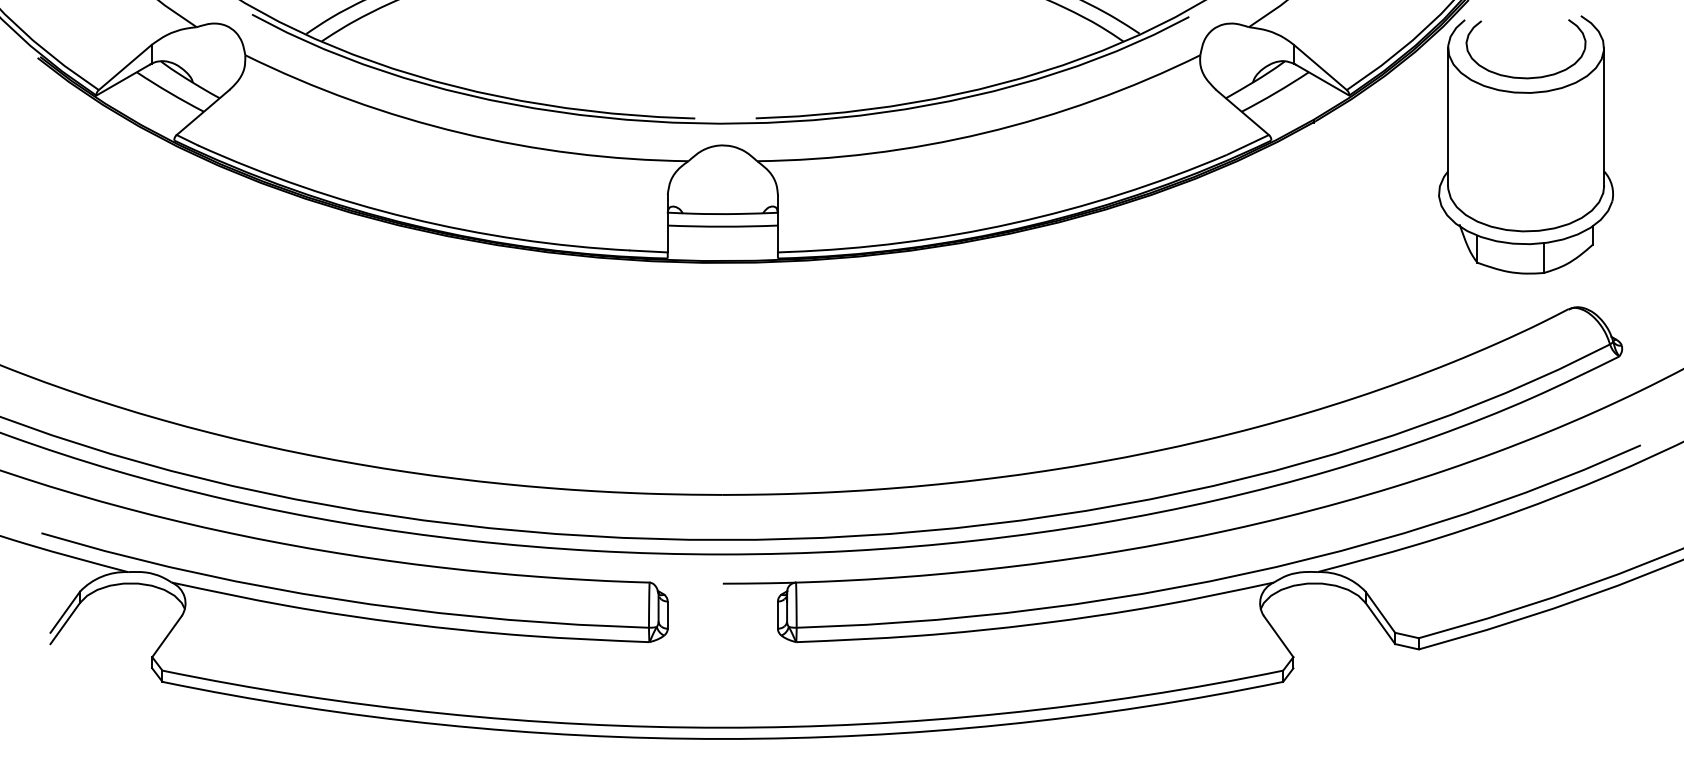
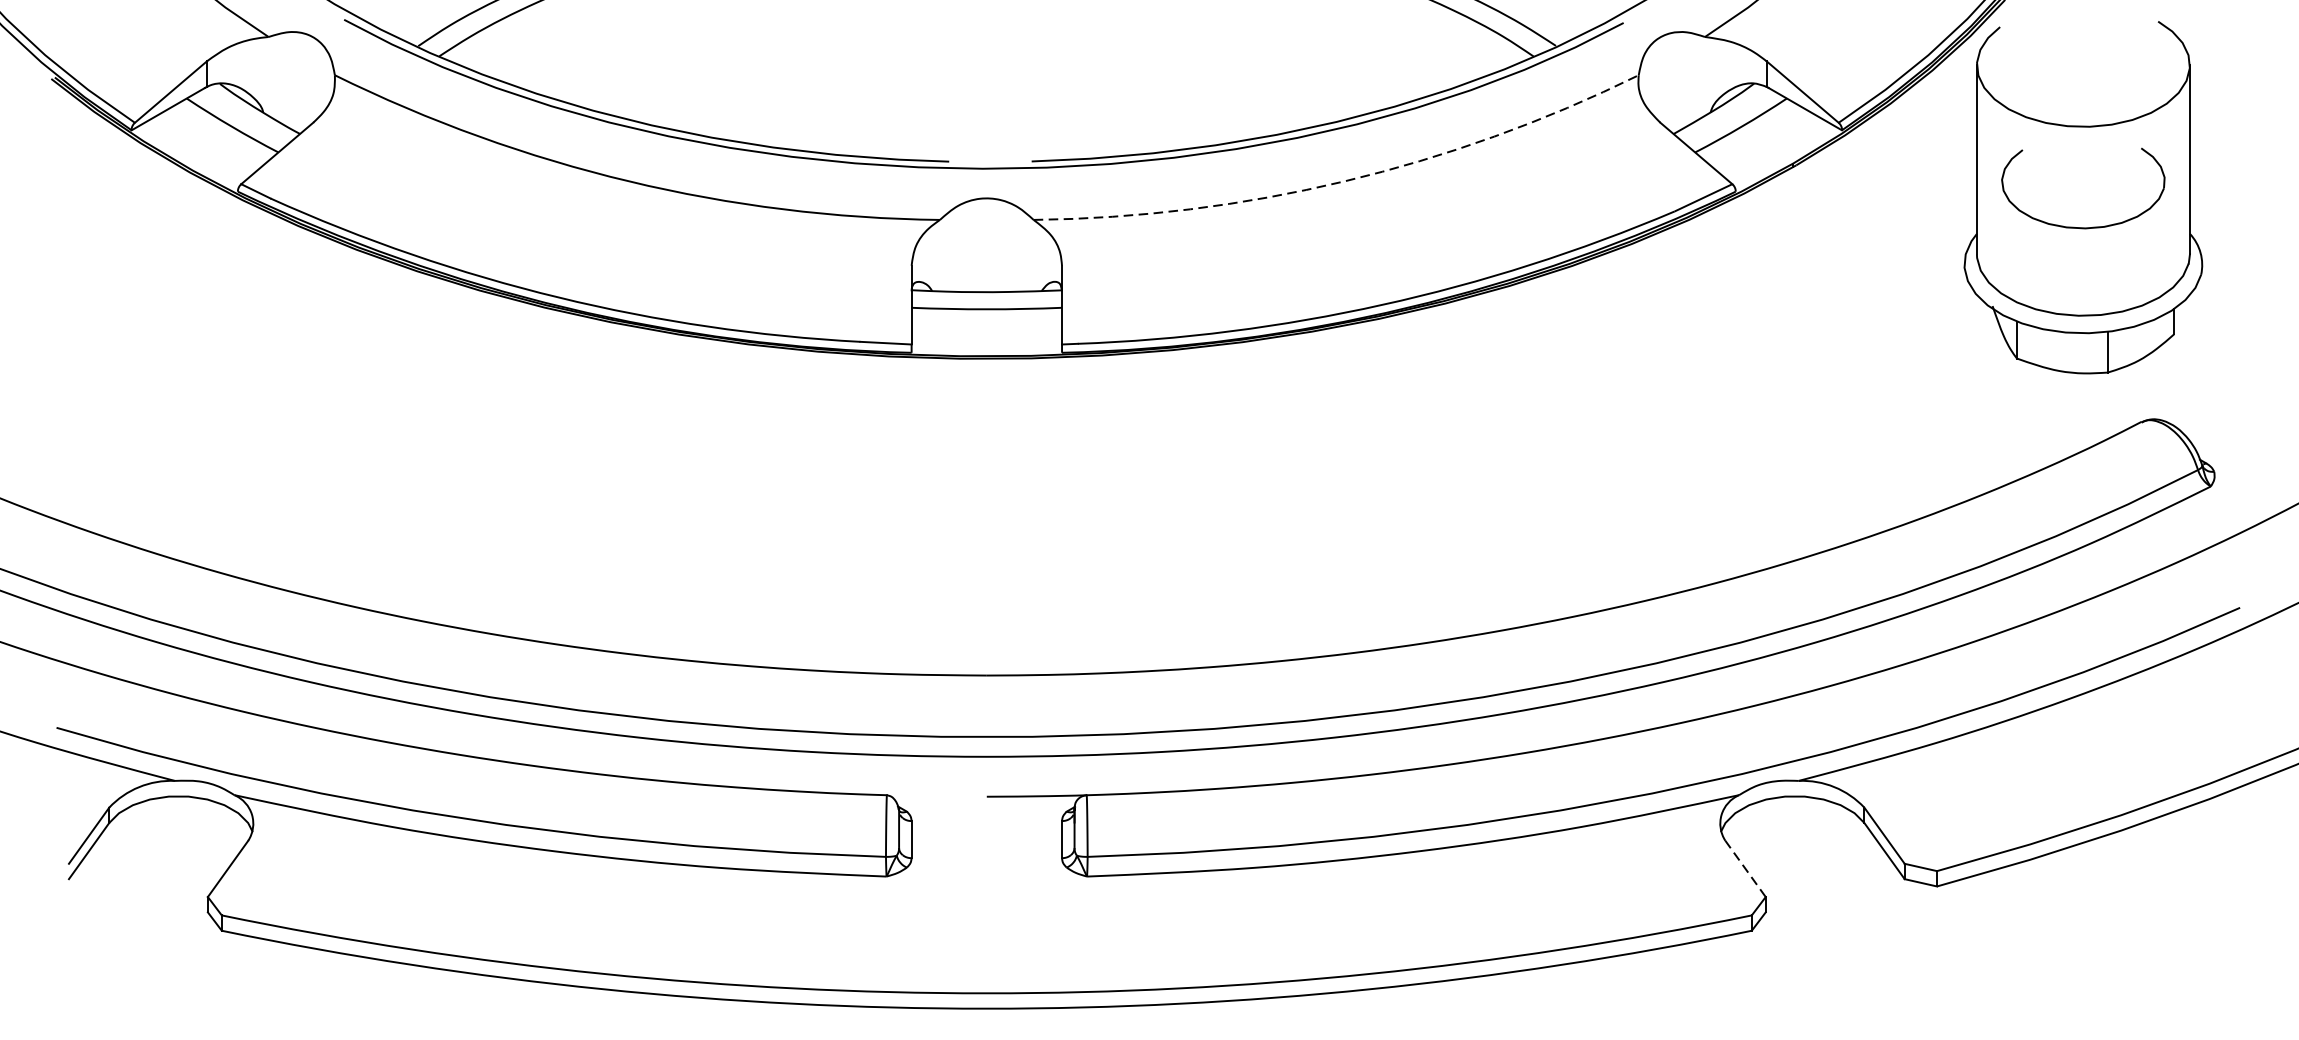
part: (1525, 77) -> (2082, 227), moved
arc: (984, 133) -> (1344, 182), solid -> dashed
line: (1278, 636) -> (1745, 868), solid -> dashed

